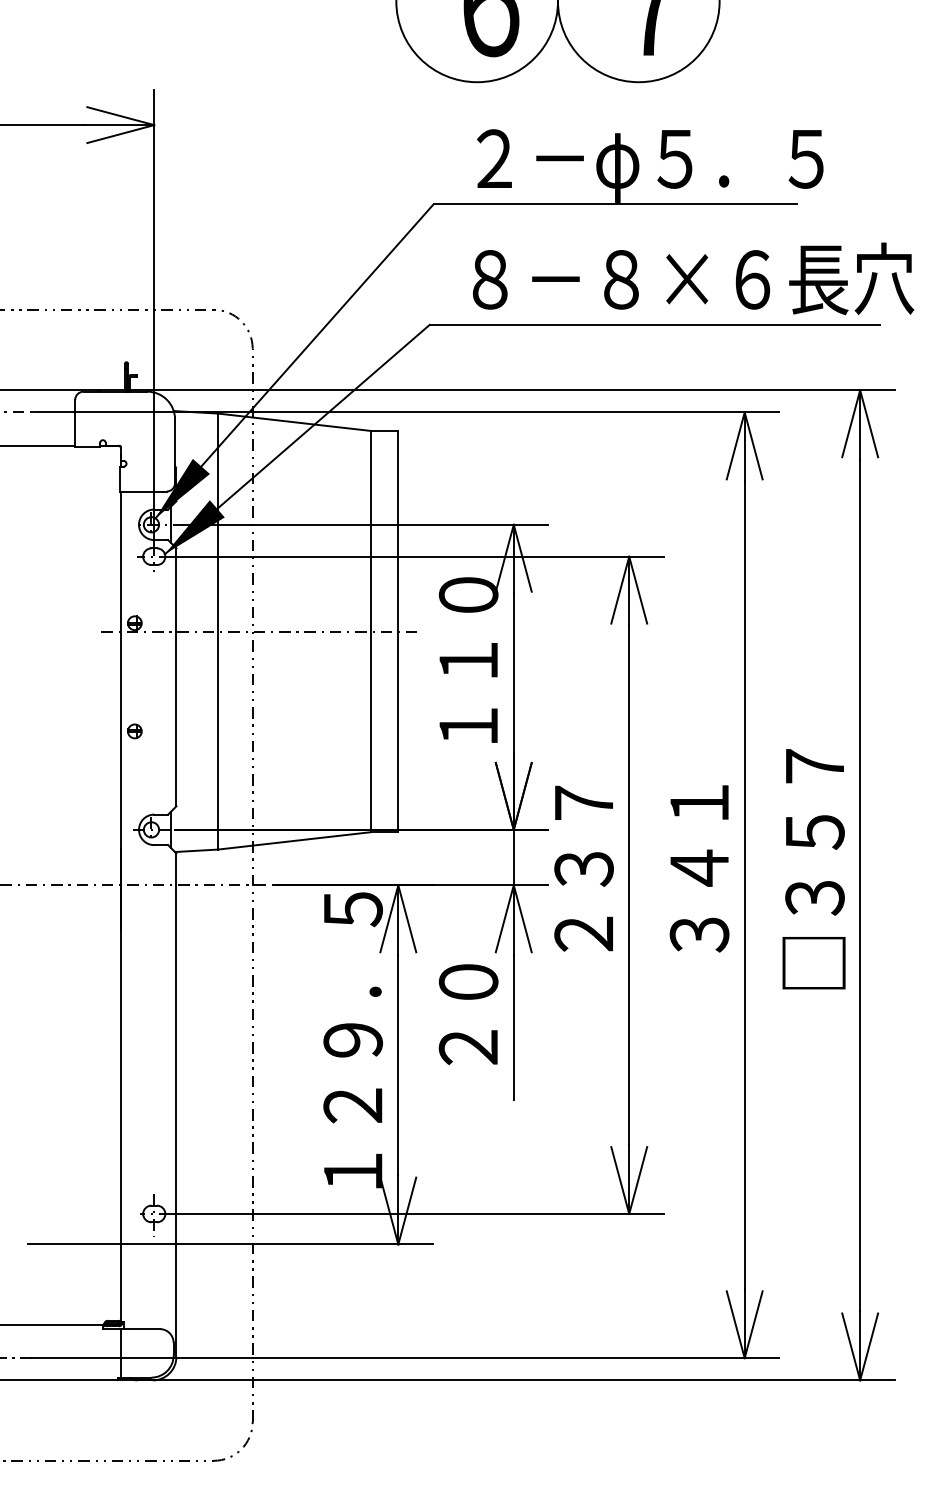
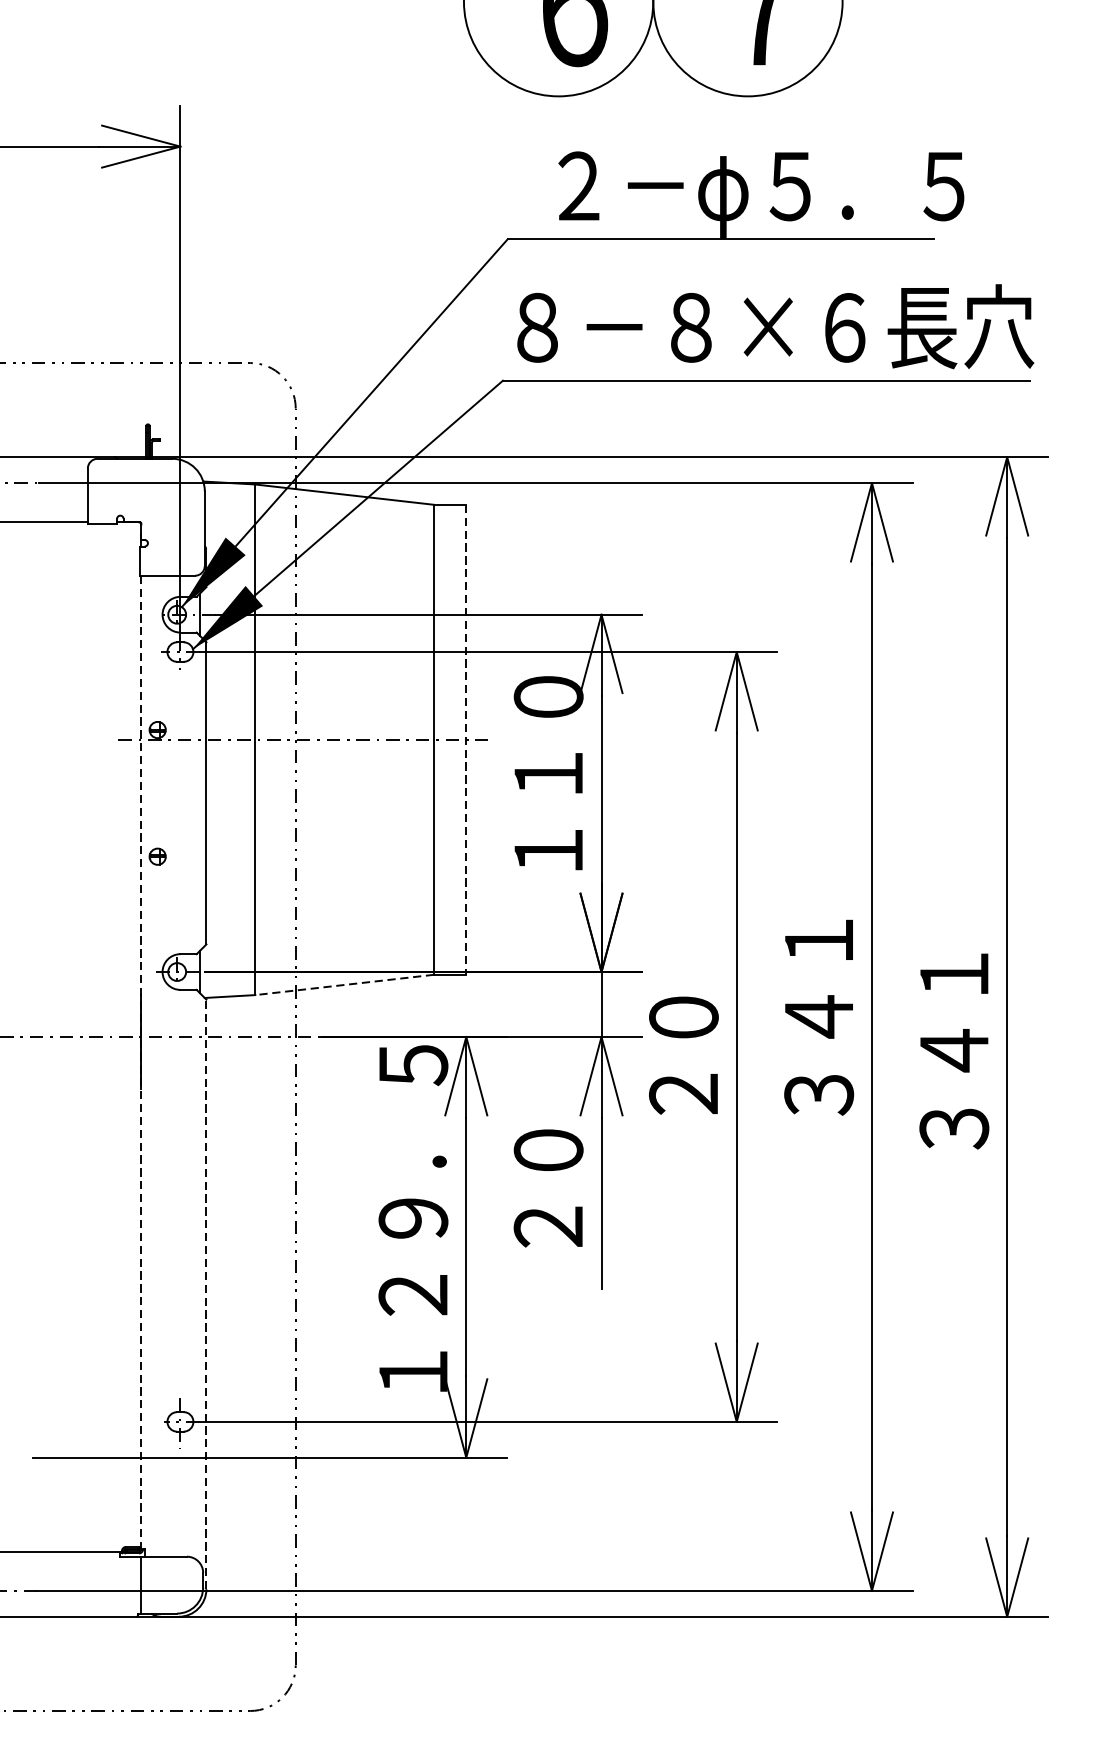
text: (693, 278) -> (775, 326), moved
line: (398, 631) -> (466, 739), solid -> dashed
text: (583, 835) -> (683, 978), ２３７ -> ２０
line: (294, 840) -> (344, 984), solid -> dashed
text: (813, 869) -> (952, 1018), □３５７ -> ３４１
line: (120, 907) -> (140, 1062), solid -> dashed
line: (176, 1105) -> (206, 1294), solid -> dashed

